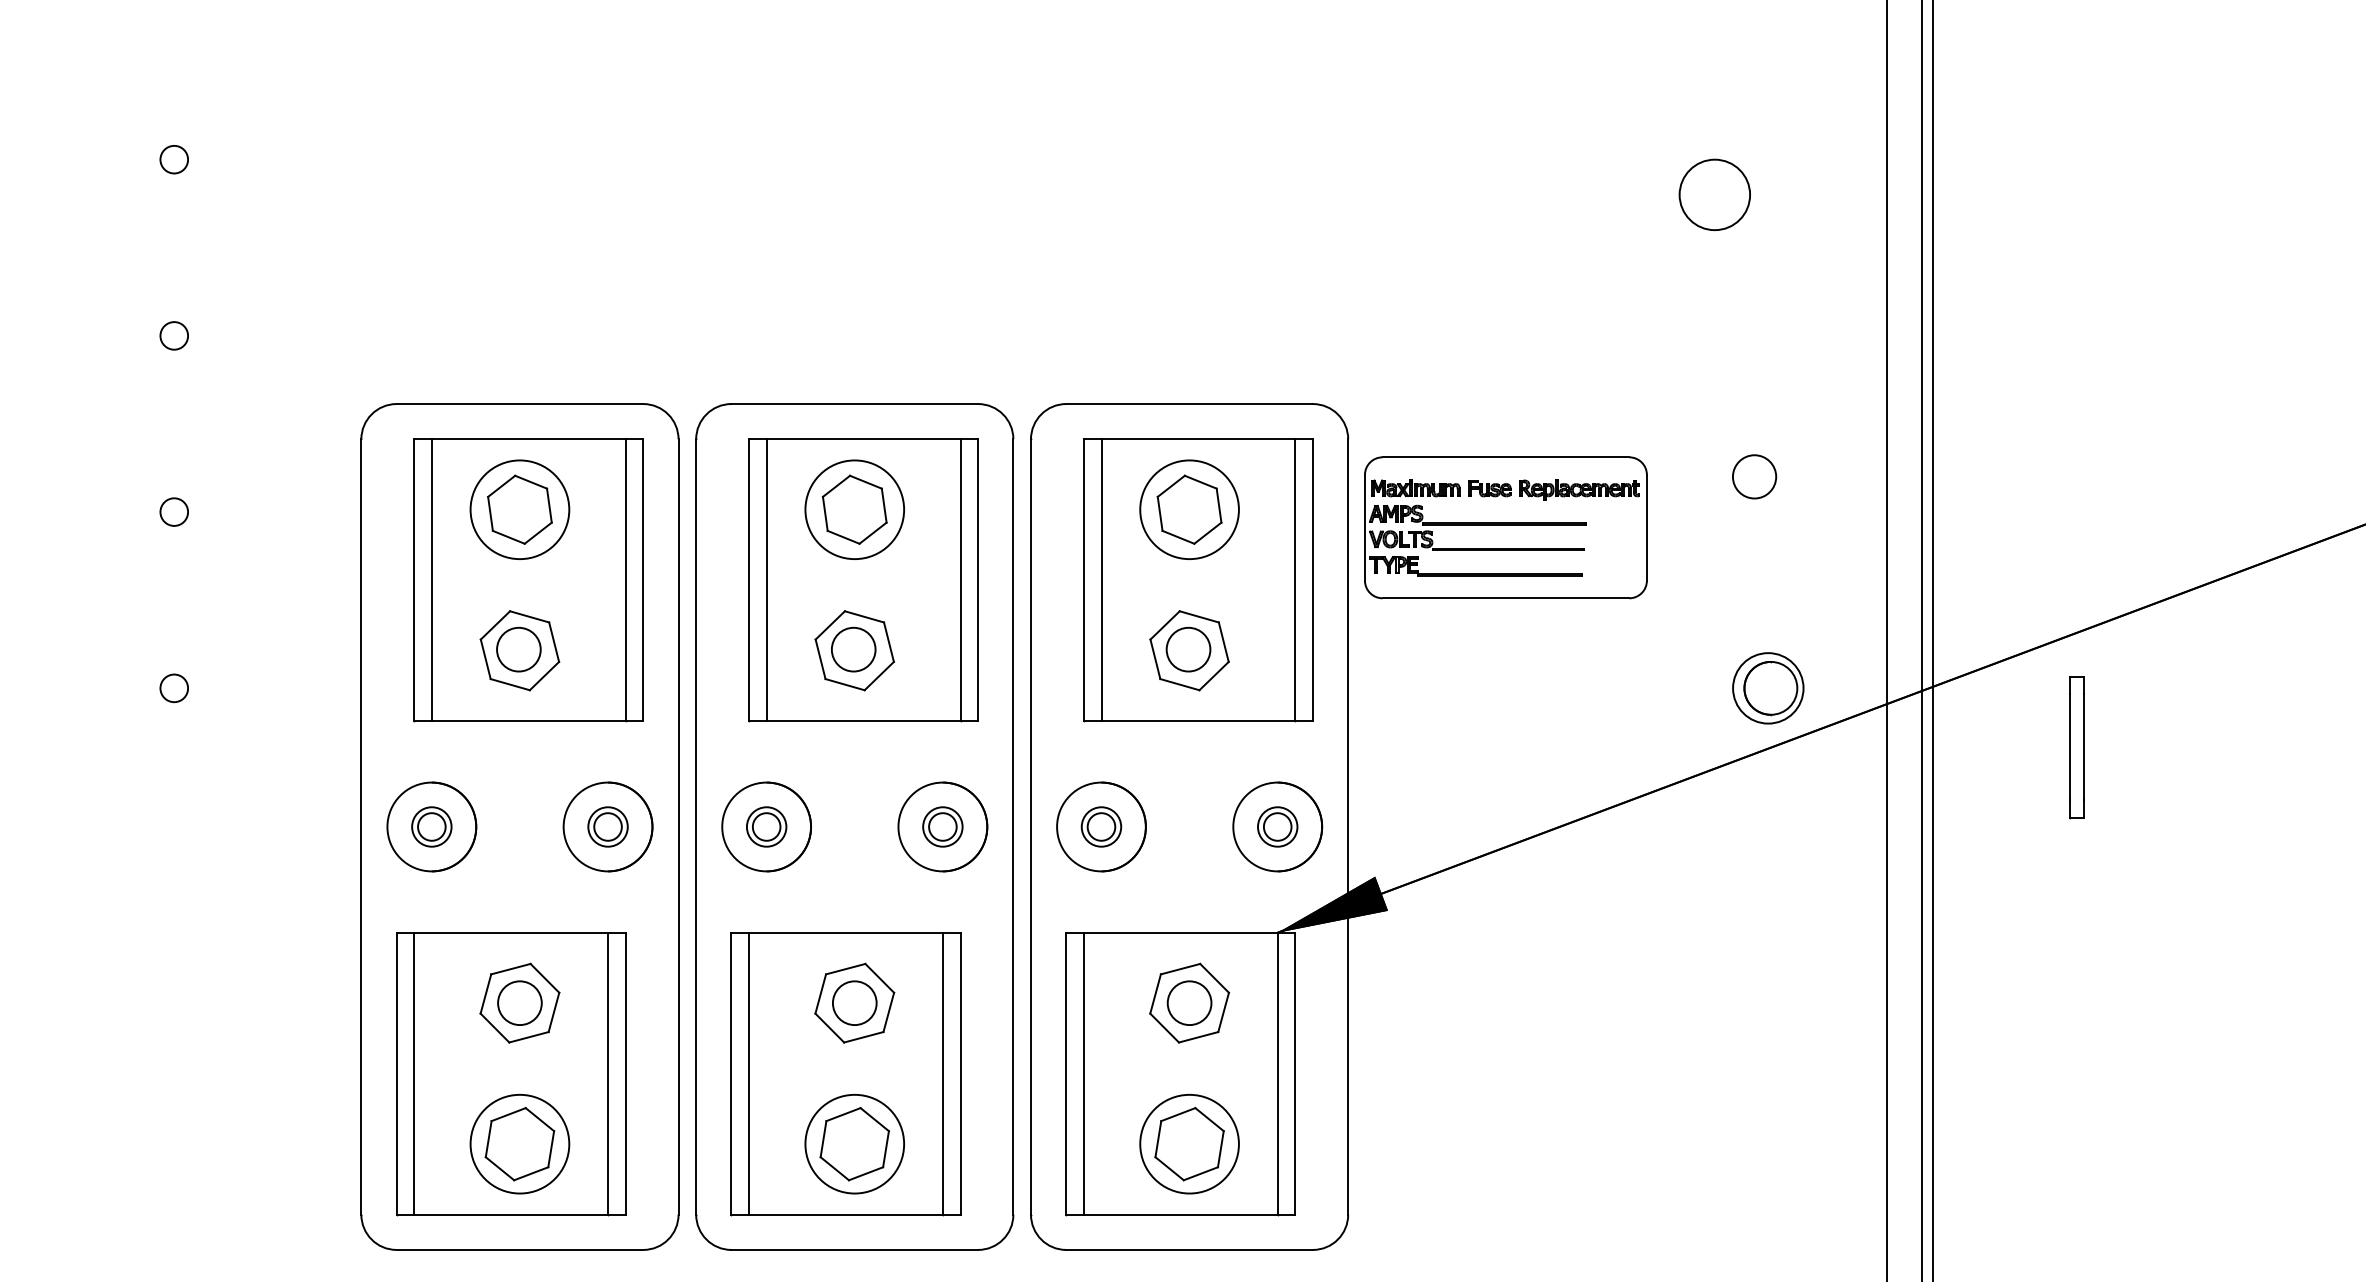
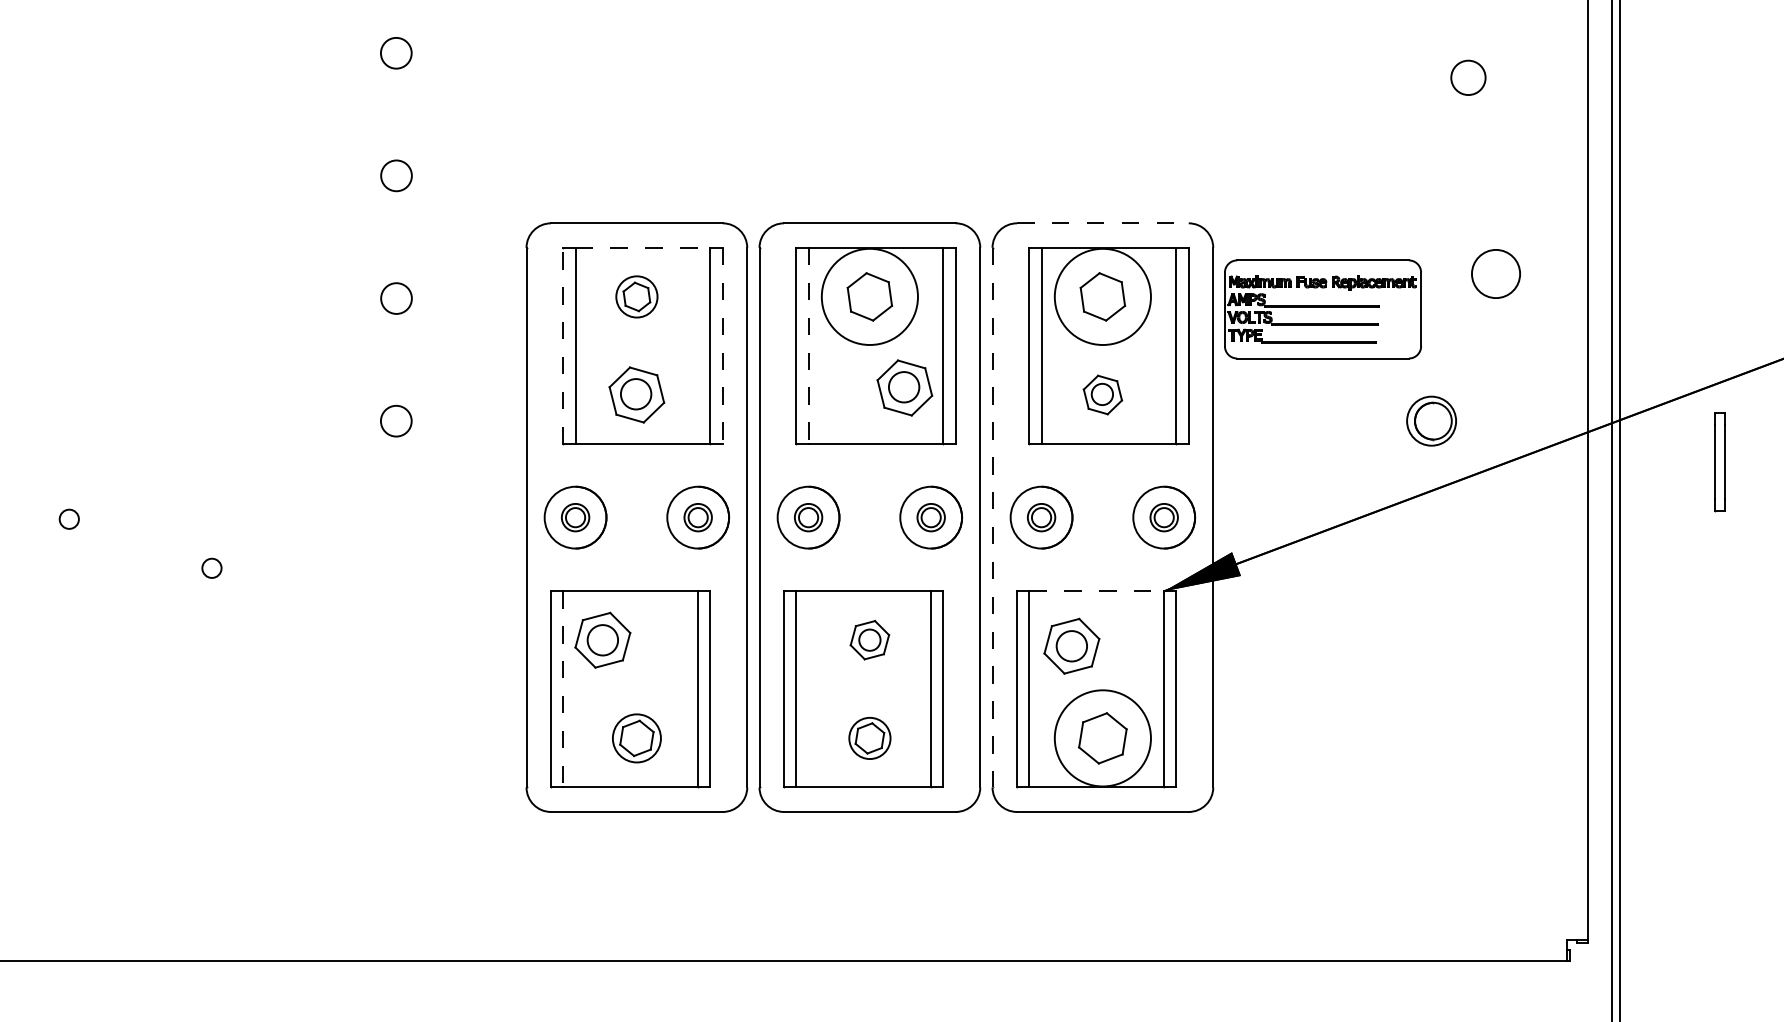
circle: (173, 158) -> (395, 52), size x1.6
circle: (1714, 194) -> (1468, 77), size x0.7
circle: (173, 335) -> (395, 175), size x1.6
line: (1189, 404) -> (1102, 223), solid -> dashed
line: (529, 438) -> (643, 247), solid -> dashed
circle: (1755, 476) -> (1496, 273), size x1.6
part: (519, 509) -> (636, 296), size x0.6
circle: (854, 509) -> (869, 296), size x1.4
circle: (1189, 509) -> (1102, 296), size x1.4
circle: (173, 512) -> (395, 298), size x1.6
line: (414, 579) -> (563, 345), solid -> dashed
line: (642, 581) -> (722, 346), solid -> dashed
line: (766, 581) -> (808, 346), solid -> dashed
part: (854, 650) -> (904, 387), moved
part: (1189, 650) -> (1102, 394), size x0.7
circle: (173, 687) -> (395, 420), size x1.6
part: (1768, 687) -> (1431, 420), moved
line: (1030, 826) -> (992, 517), solid -> dashed
line: (1181, 933) -> (1097, 591), solid -> dashed
part: (519, 1002) -> (602, 639), moved
part: (854, 1002) -> (869, 639), size x0.7
part: (1189, 1002) -> (1071, 645), moved
line: (414, 1073) -> (563, 689), solid -> dashed
part: (519, 1144) -> (636, 738), size x0.7
part: (854, 1144) -> (869, 738), size x0.6
circle: (1189, 1144) -> (1102, 738), size x1.4

